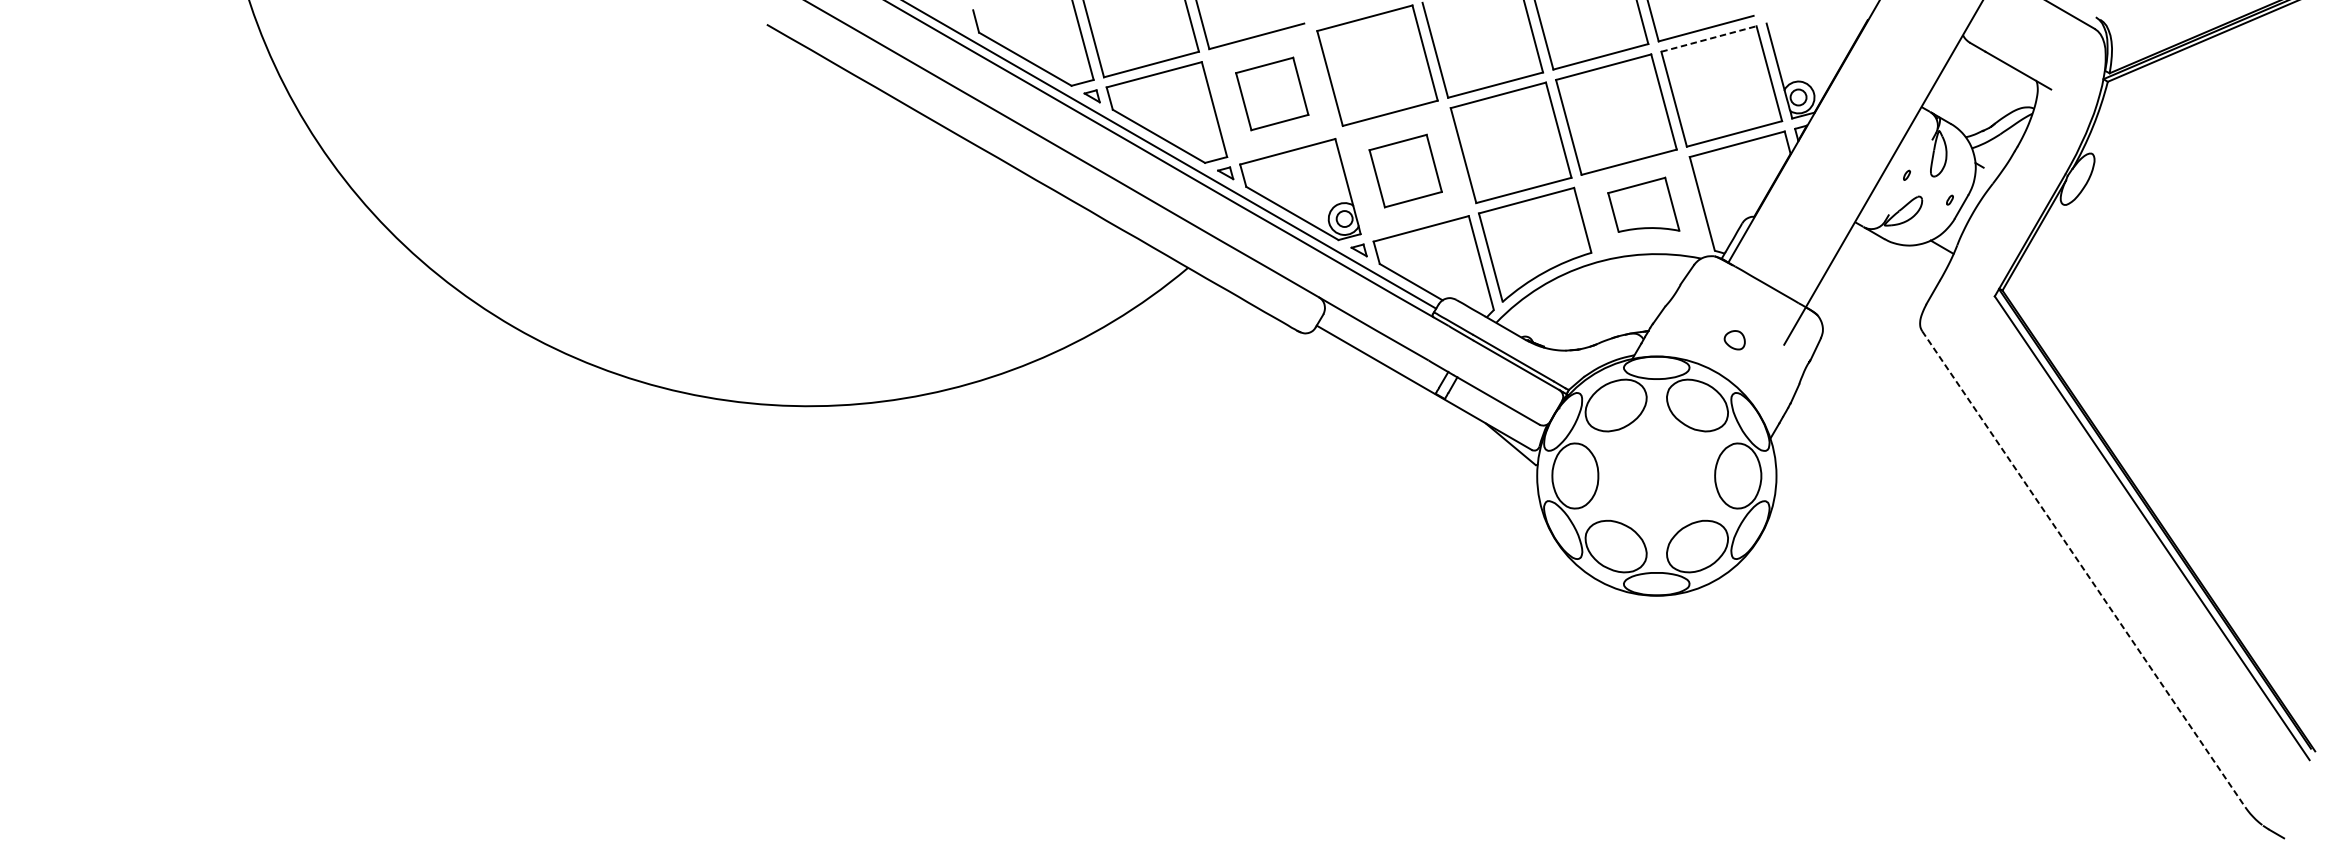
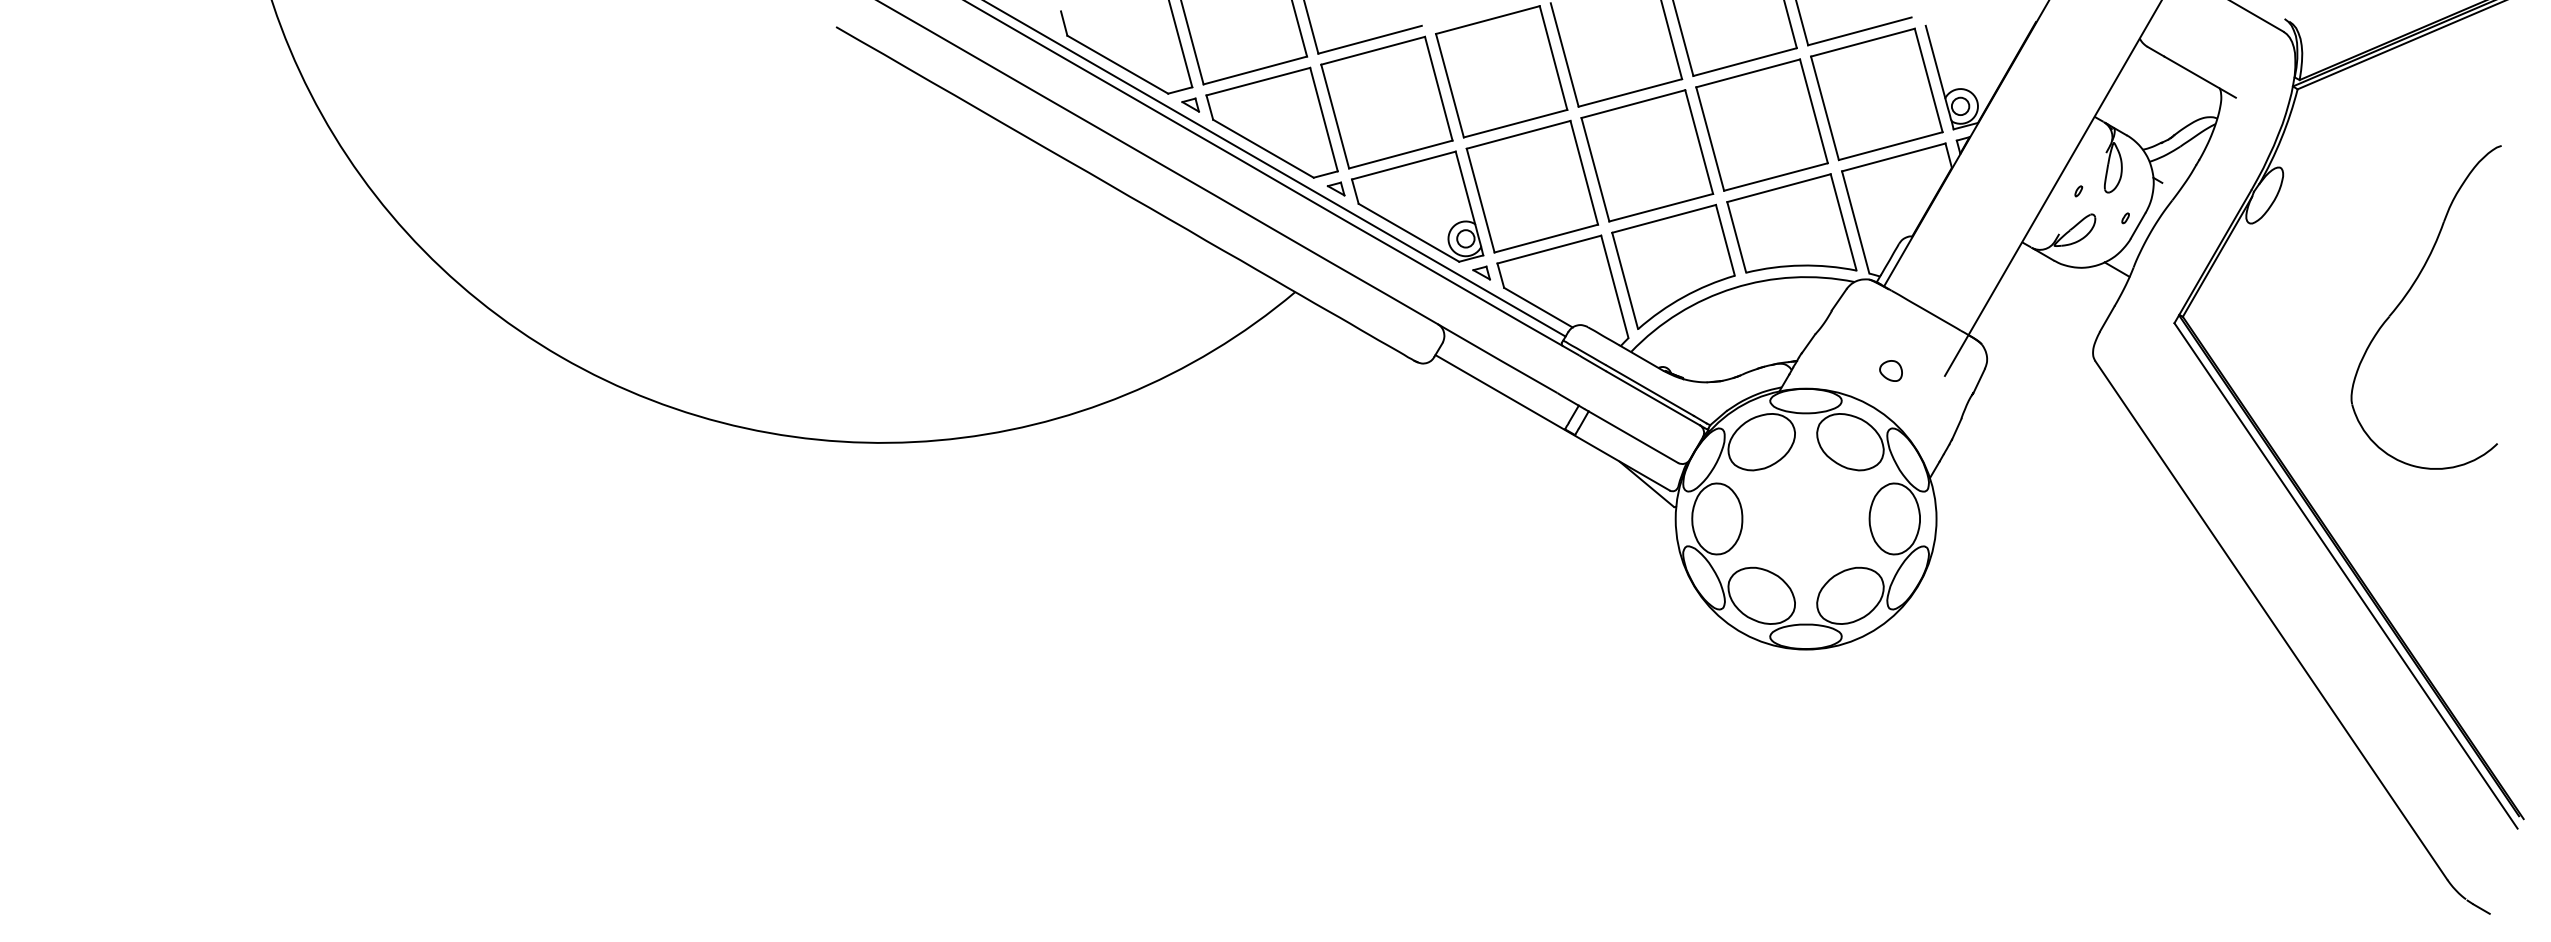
line: (1708, 38) -> (1862, 42), dashed -> solid
part: (1271, 93) -> (1386, 102), size x1.67
part: (1405, 170) -> (1532, 186), size x1.67
part: (1643, 204) -> (1791, 223), size x1.67
part: (2207, 271) -> (2406, 296), added
line: (2083, 569) -> (2271, 620), dashed -> solid

